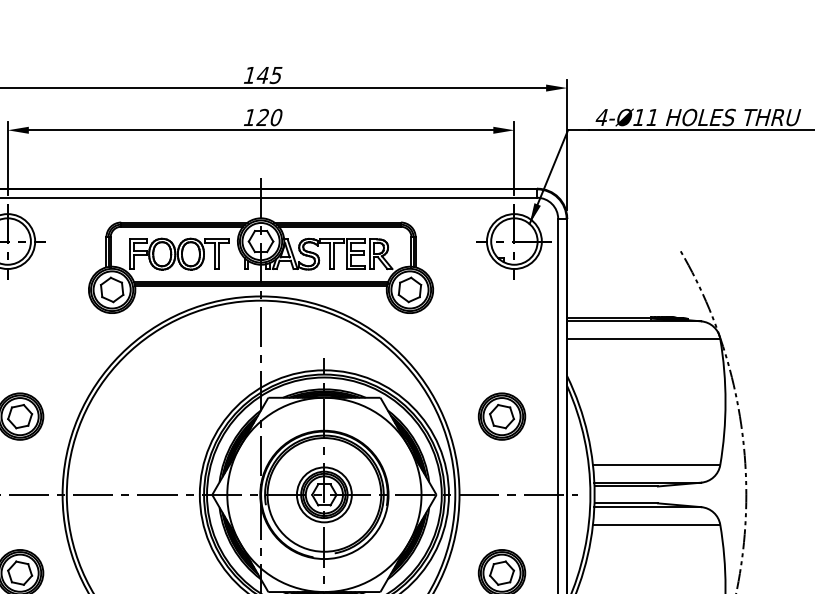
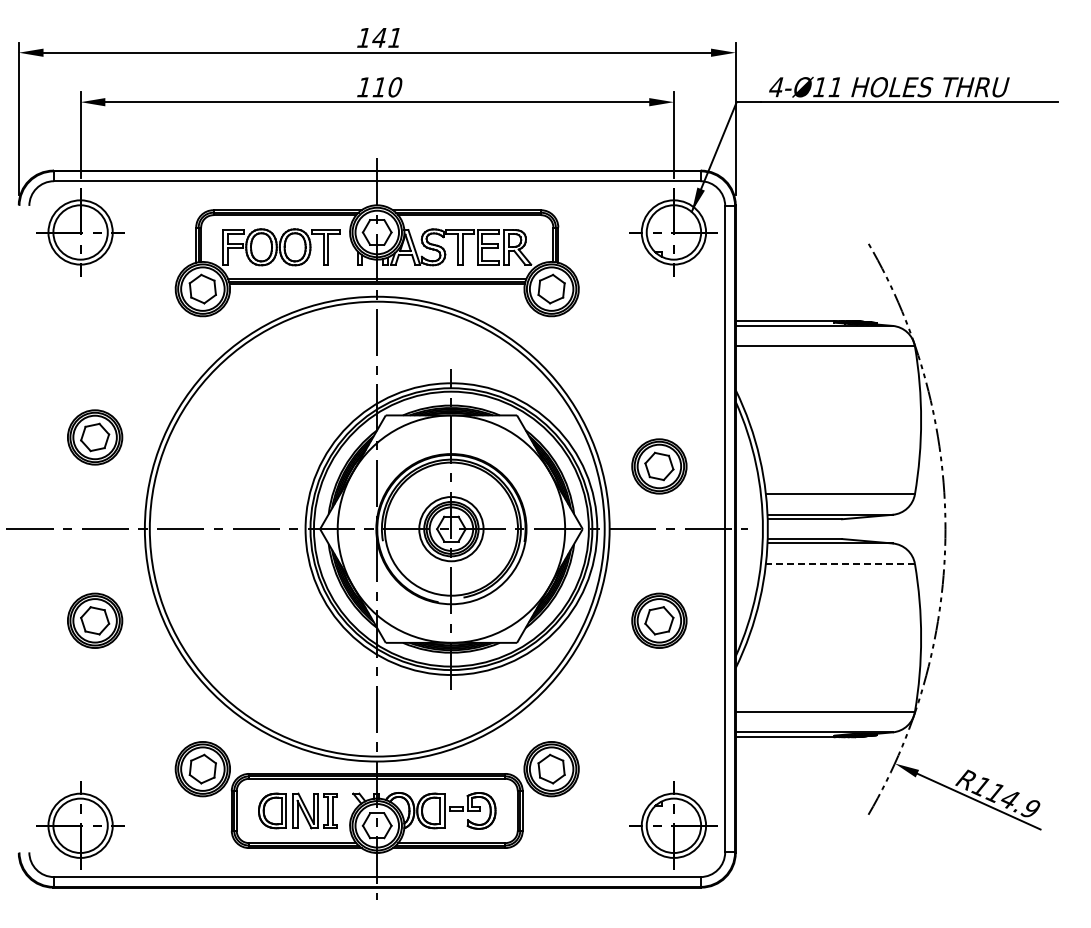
text: (275, 75) -> (394, 38), 145 -> 141
text: (262, 117) -> (378, 87), 120 -> 110
part: (502, 416) -> (659, 466), moved
line: (656, 525) -> (840, 564), solid -> dashed

